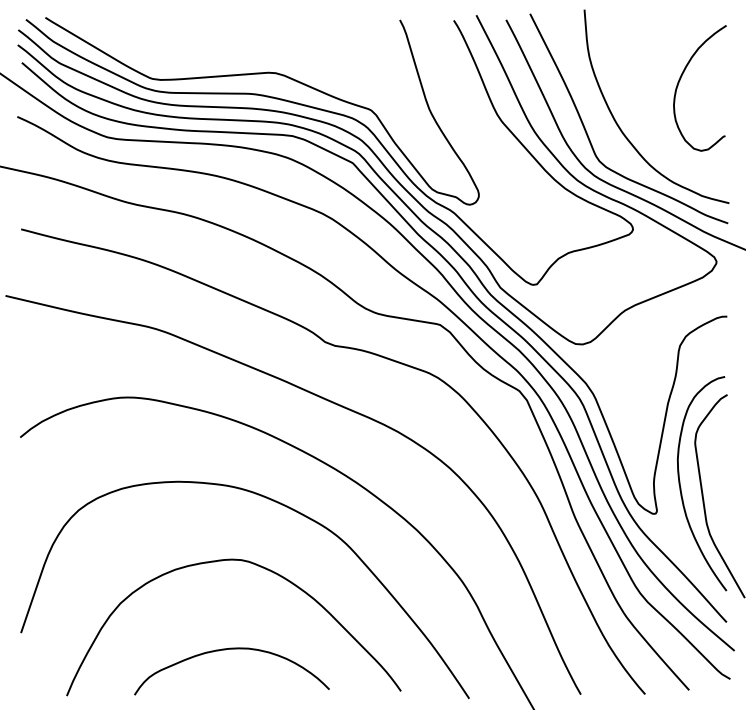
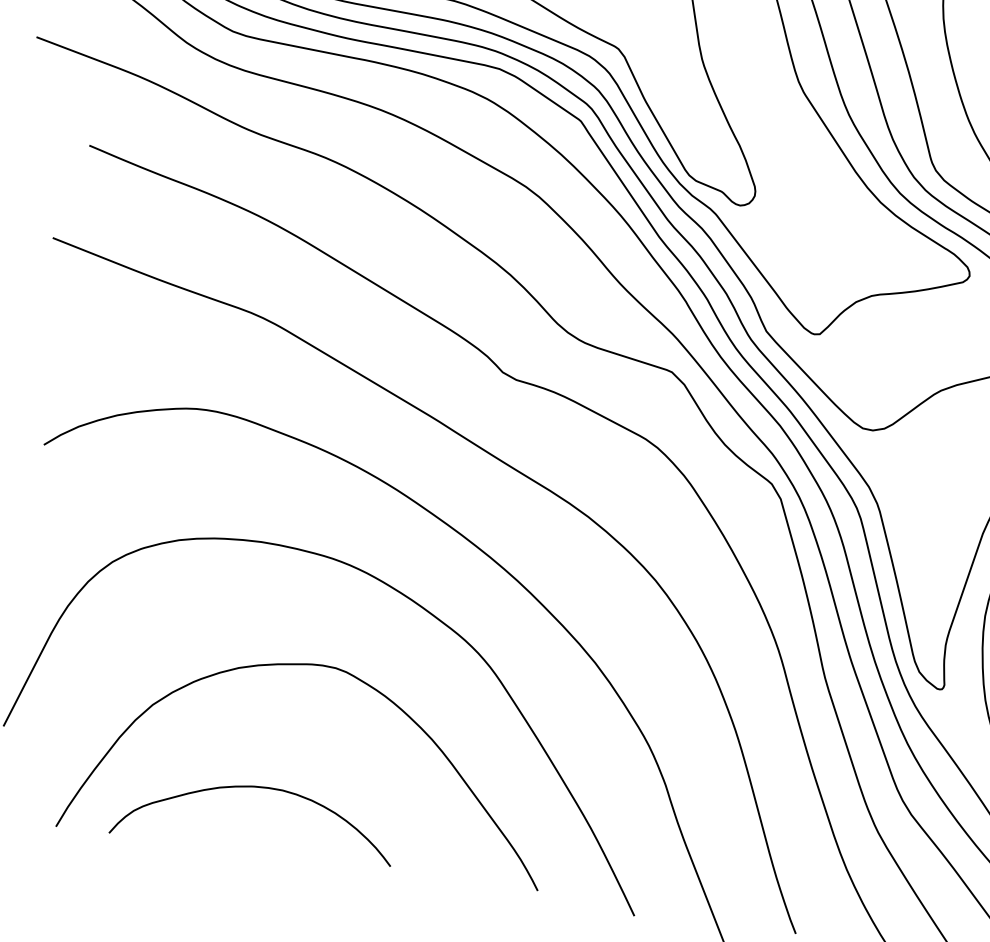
curve: (225, 650) -> (249, 788), moved

